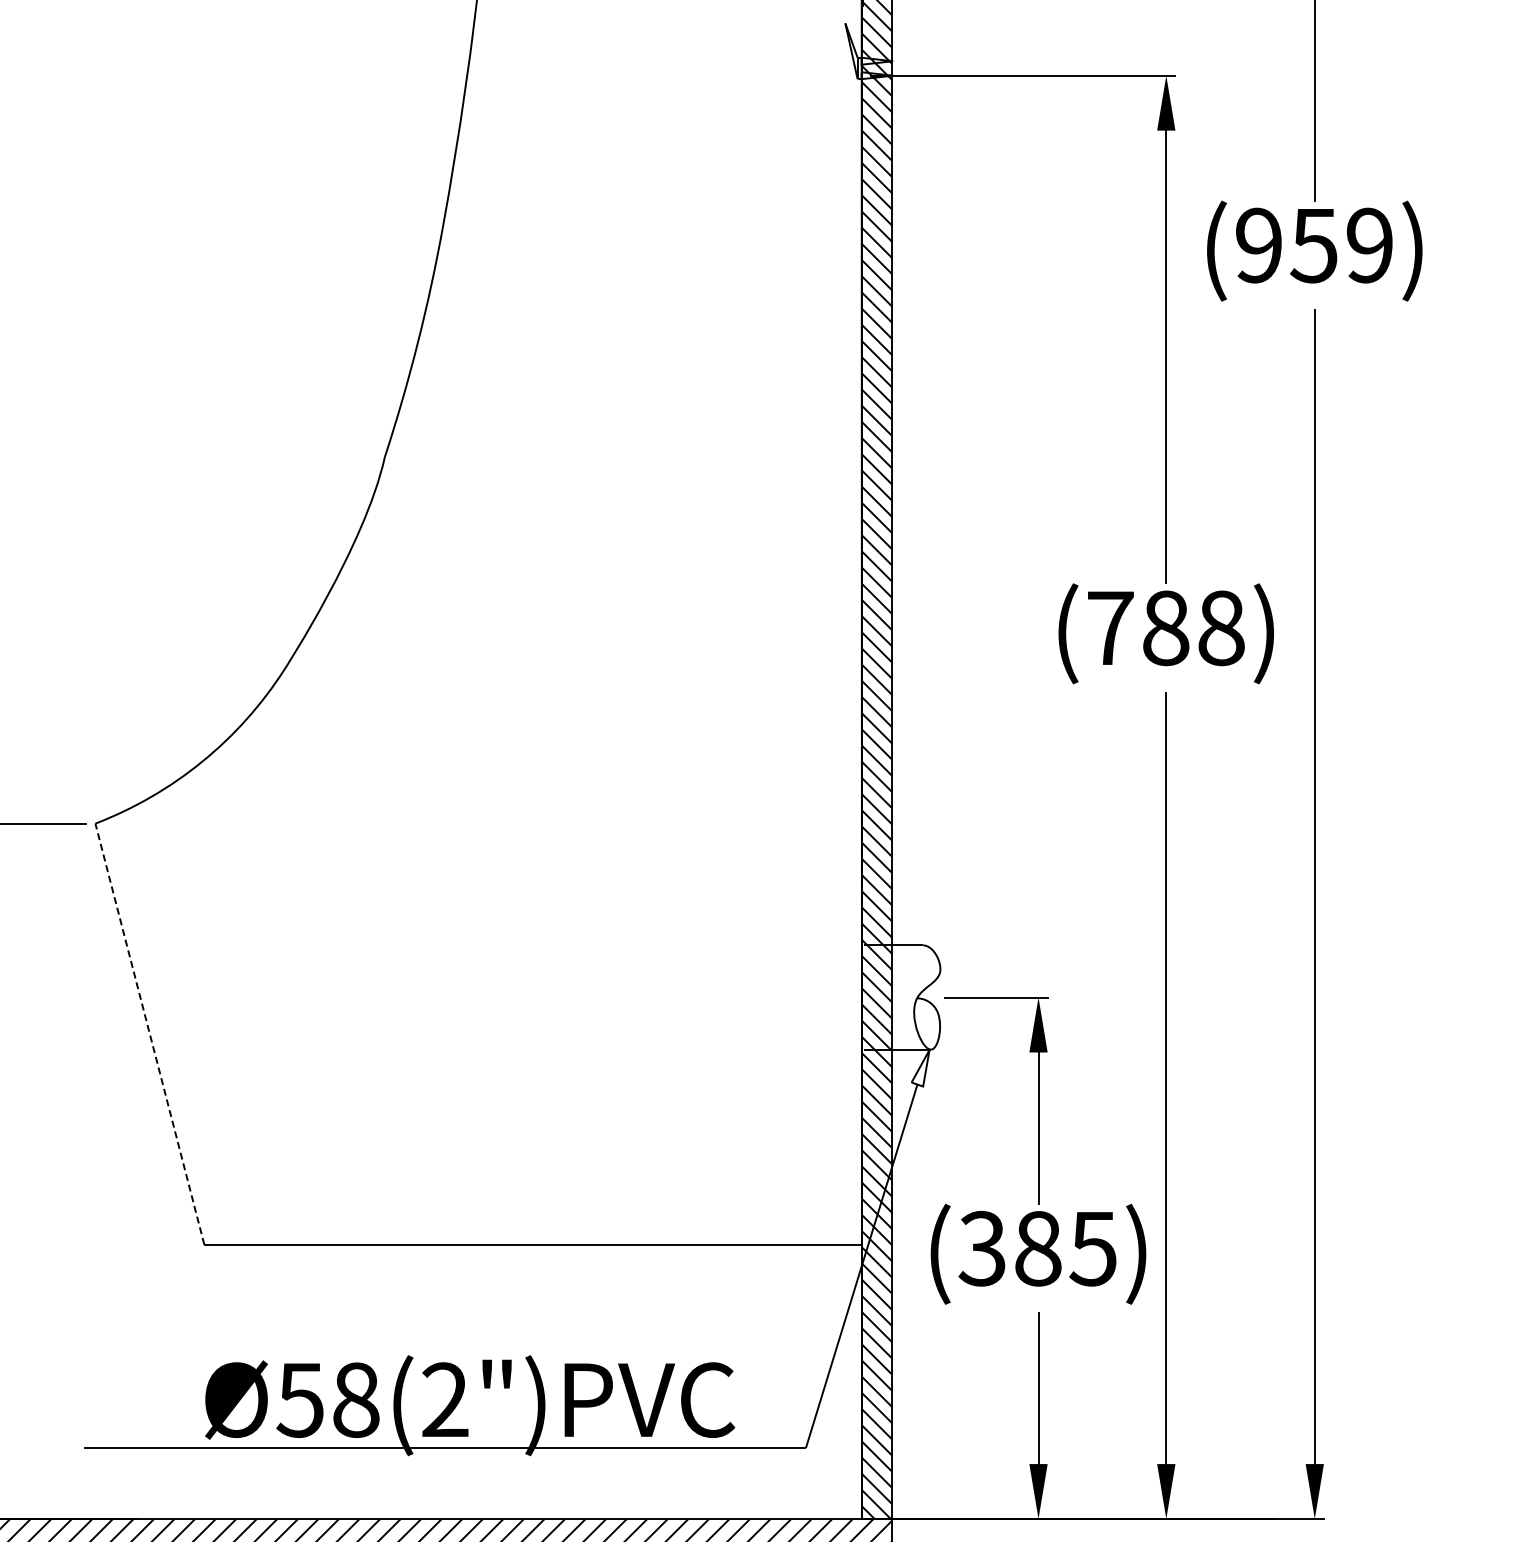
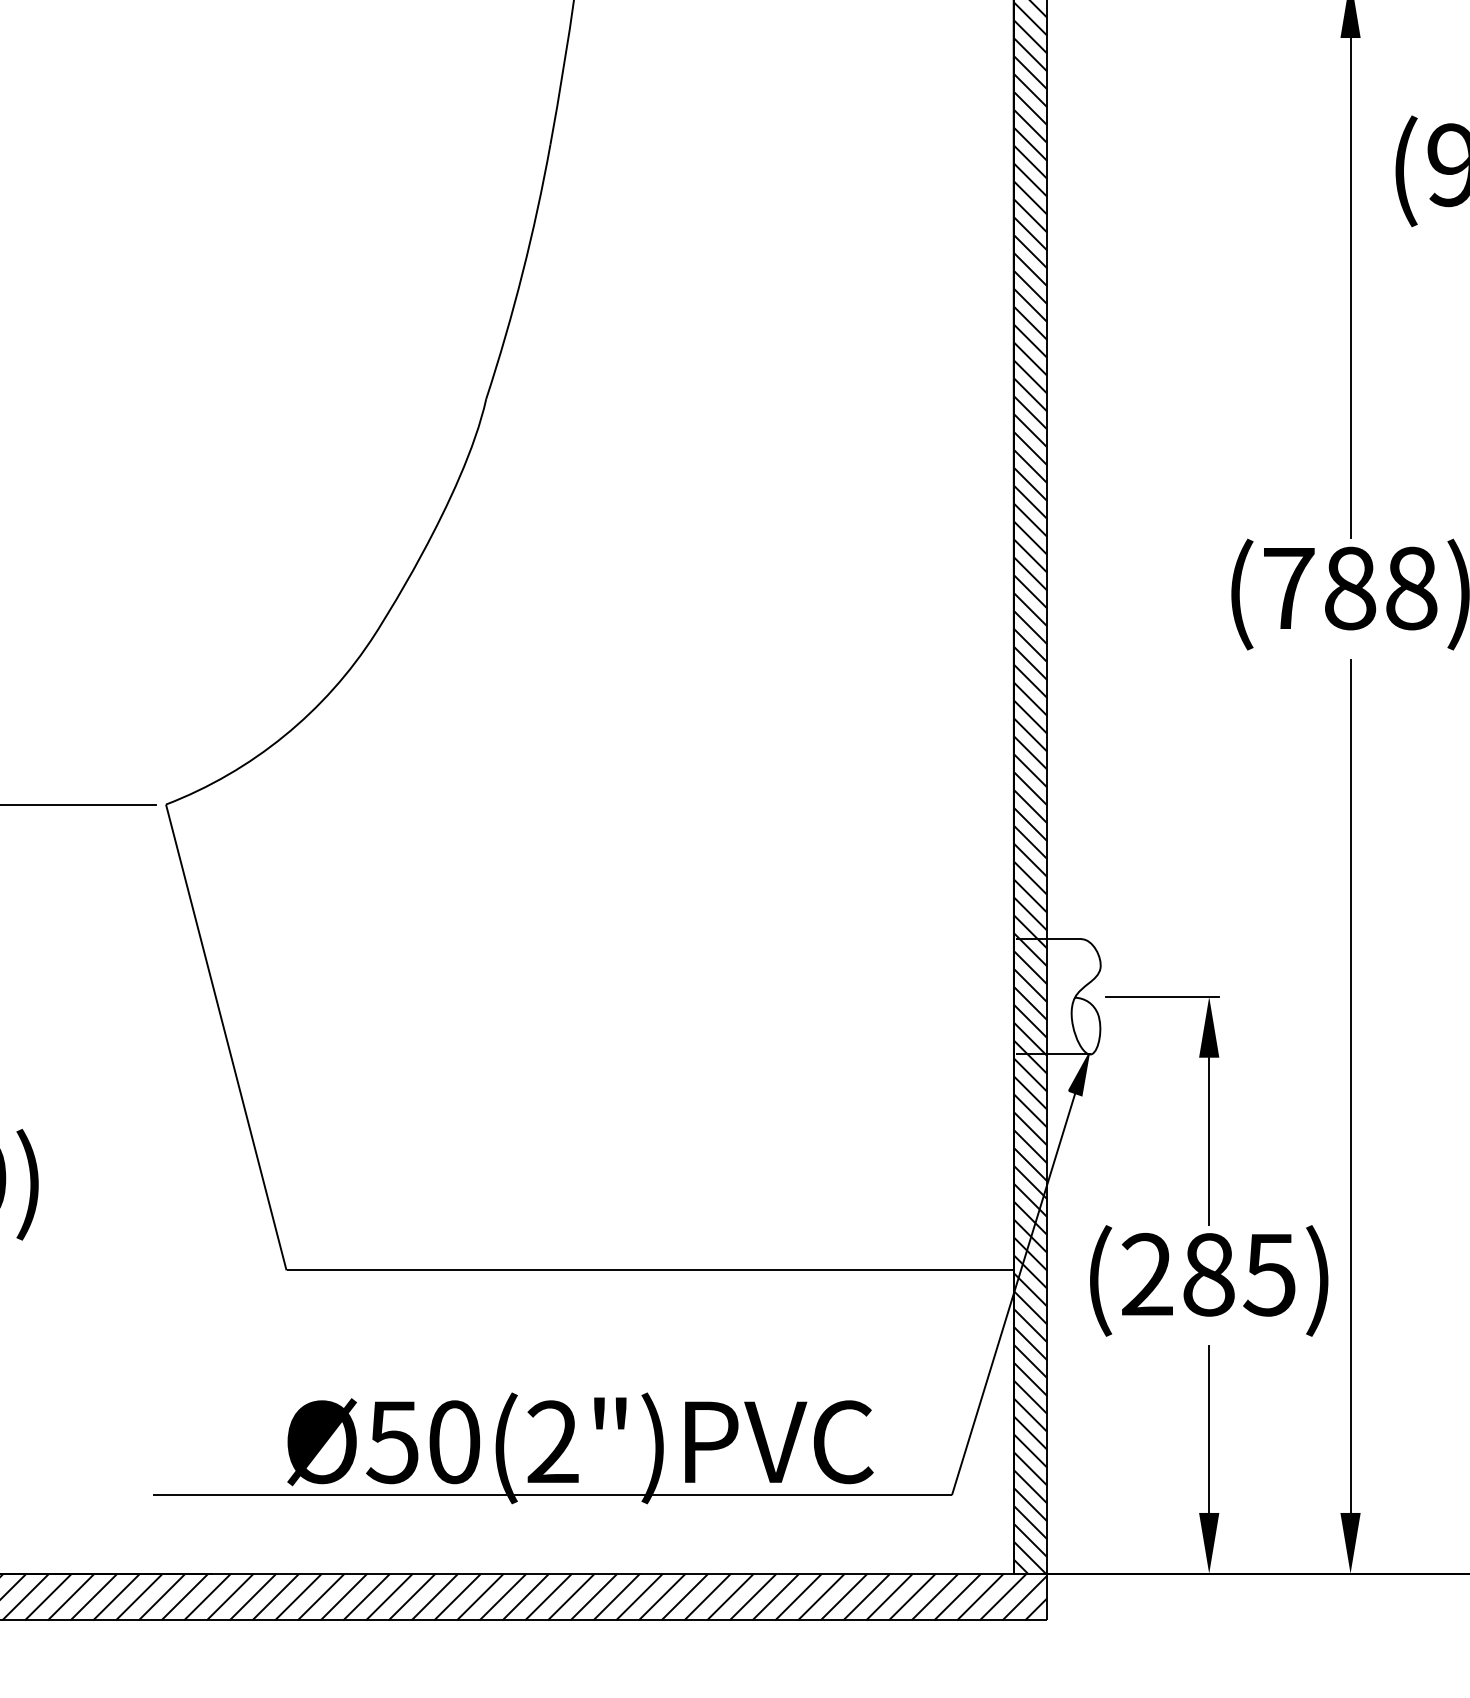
line: (149, 1033) -> (225, 1036), dashed -> solid
fill: (920, 1067) -> (1078, 1074), added
text: (981, 1248) -> (1146, 1274), (385) -> (285)
text: (356, 1399) -> (454, 1441), Ø58(2")PVC -> Ø50(2")PVC

